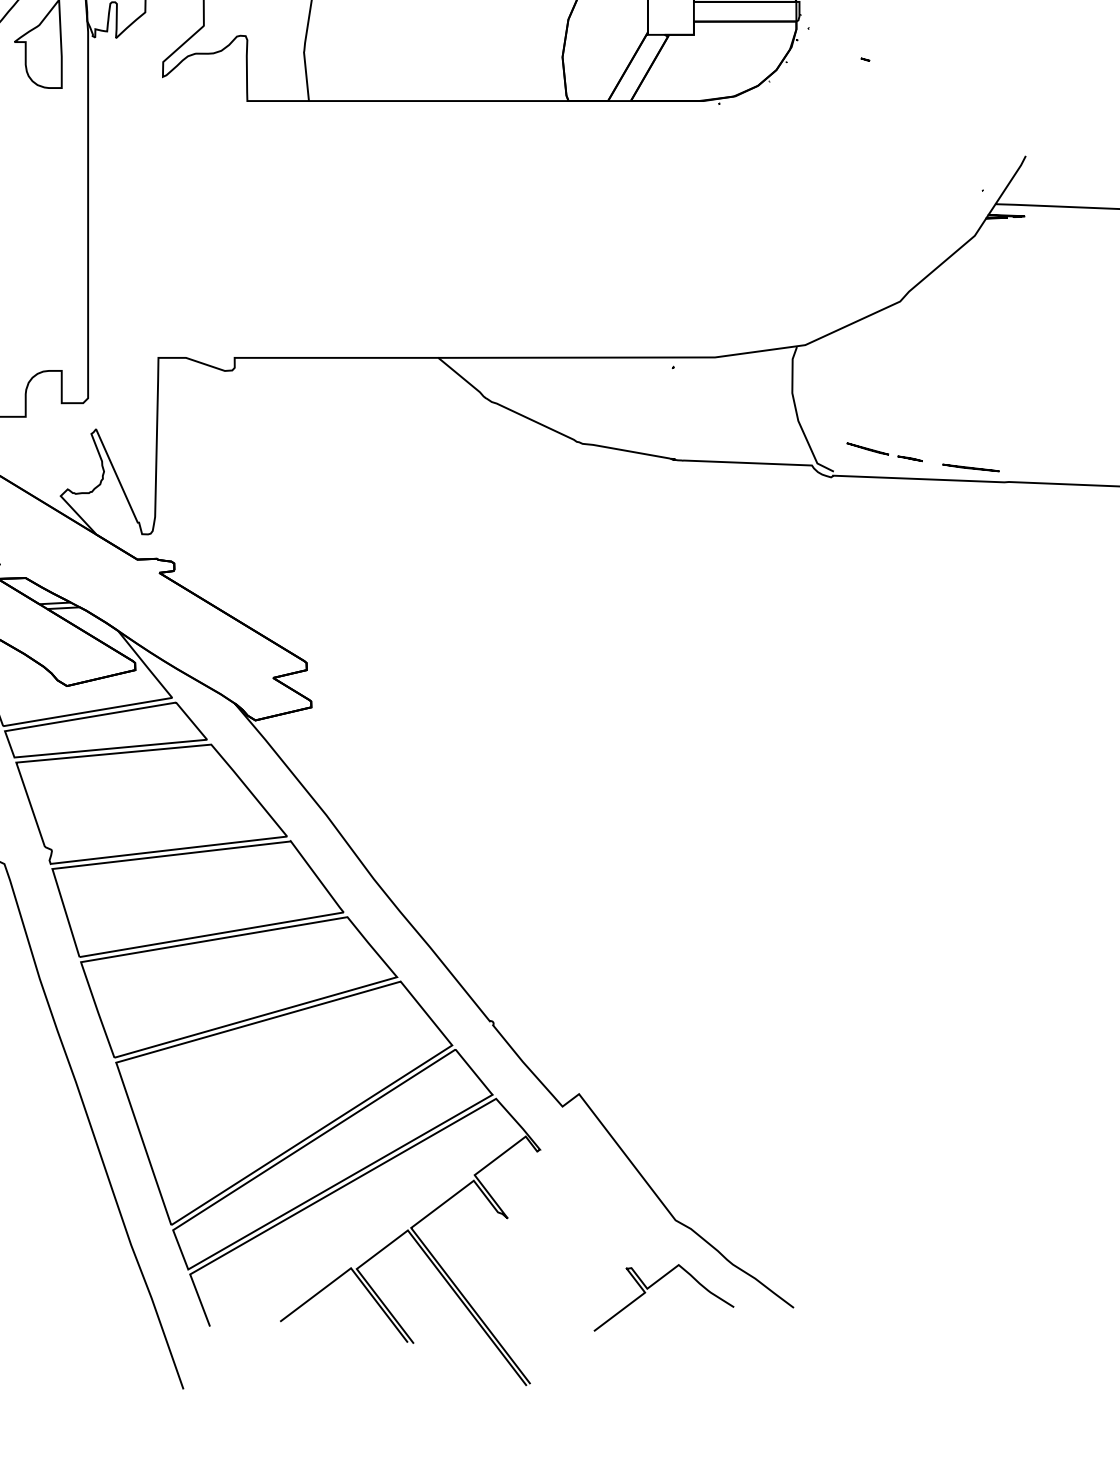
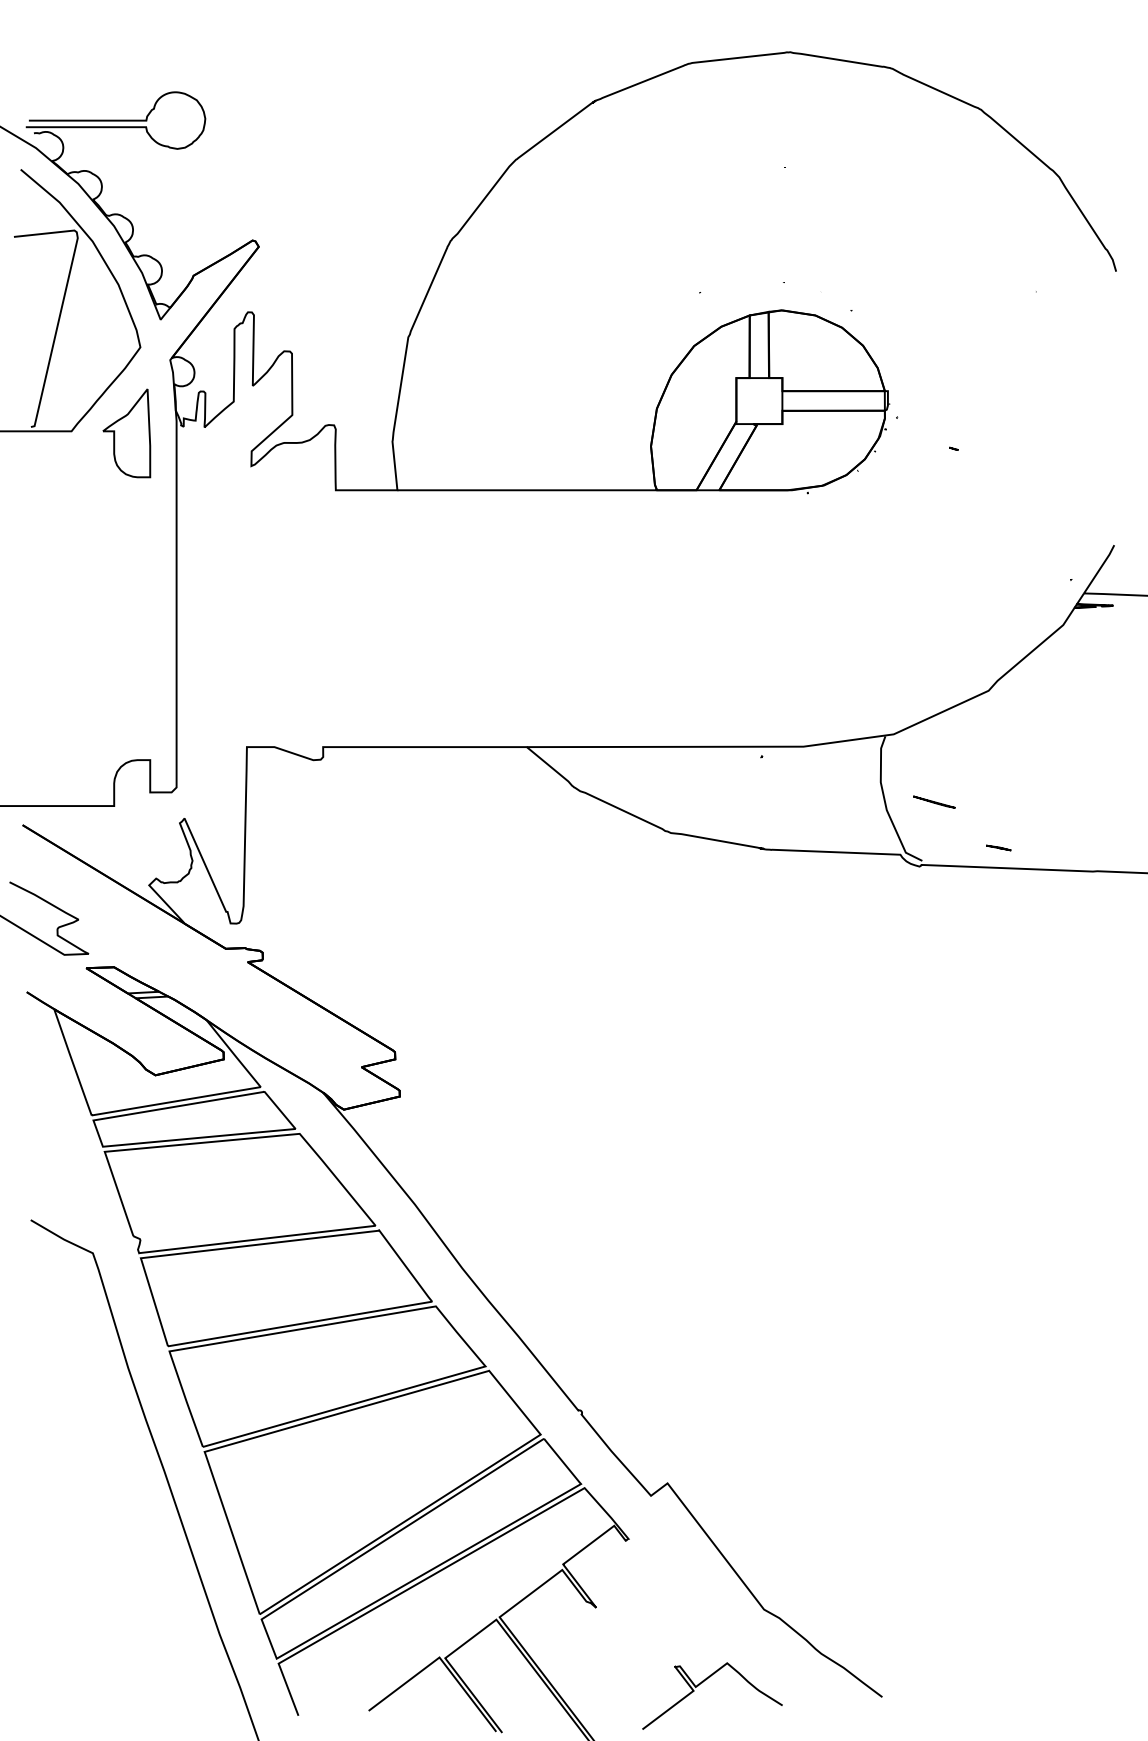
line: (868, 448) -> (934, 801), moved
line: (971, 467) -> (1059, 856), removed
curve: (654, 1285) -> (702, 1683), moved

